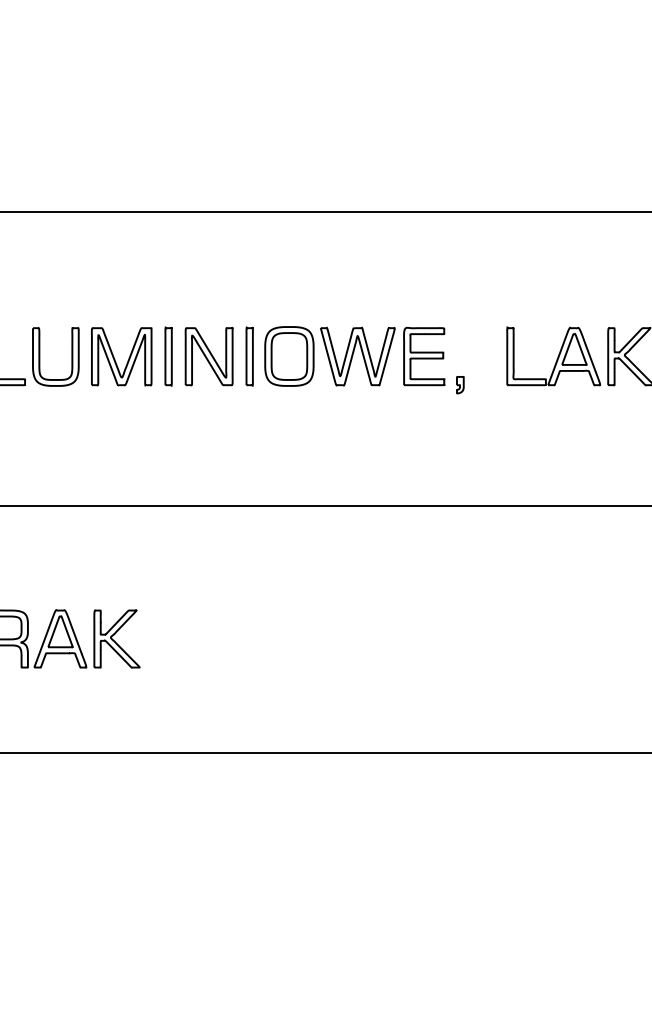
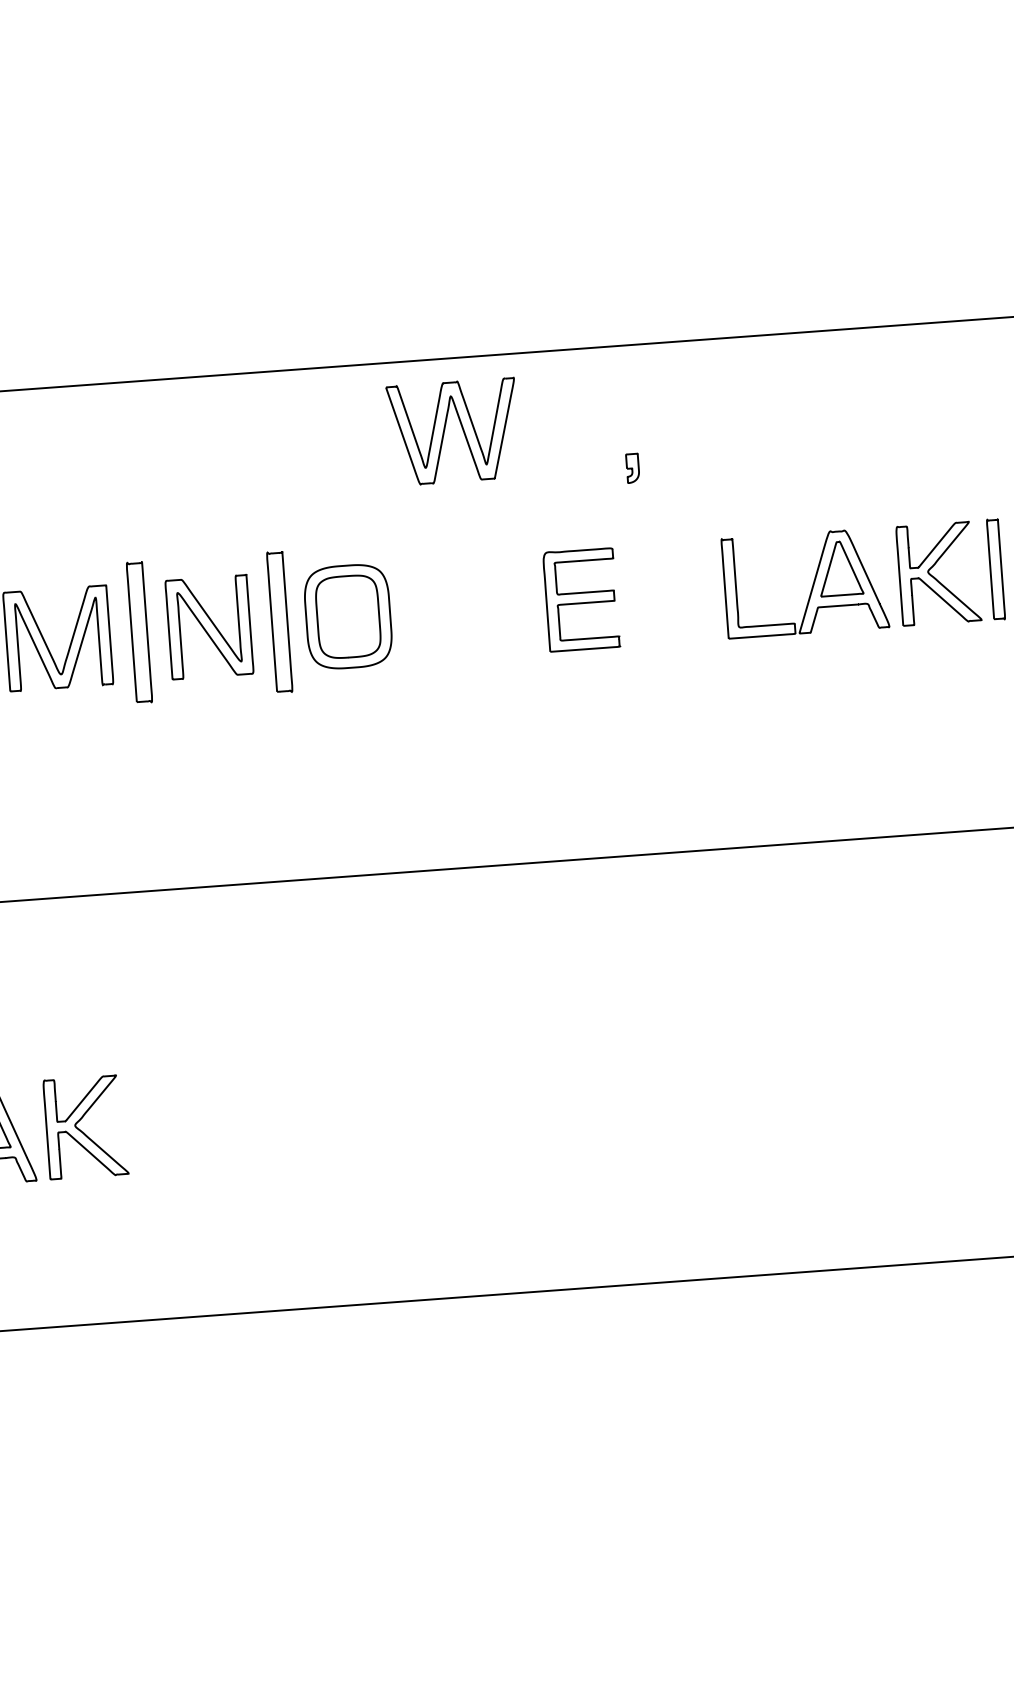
part: (168, 356) -> (139, 632), size x1.4
part: (249, 356) -> (279, 621), size x1.4
part: (357, 356) -> (453, 431), moved
part: (460, 385) -> (633, 468), moved

